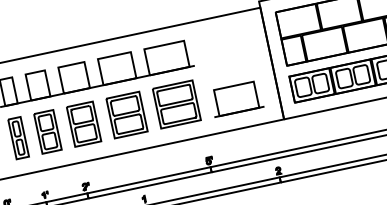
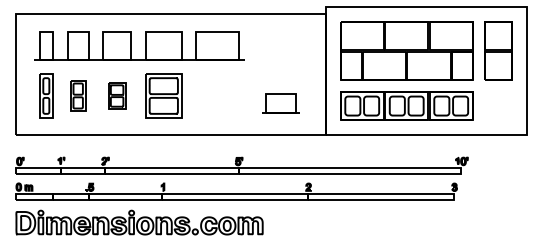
part: (236, 99) -> (280, 103), size x0.7
part: (176, 104) -> (217, 95), removed
part: (83, 123) -> (116, 95), size x0.6
part: (48, 131) -> (78, 95), size x0.7

